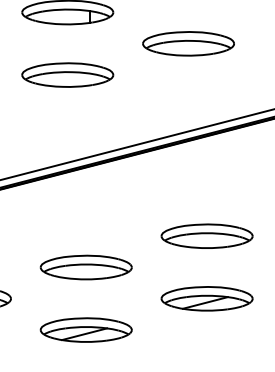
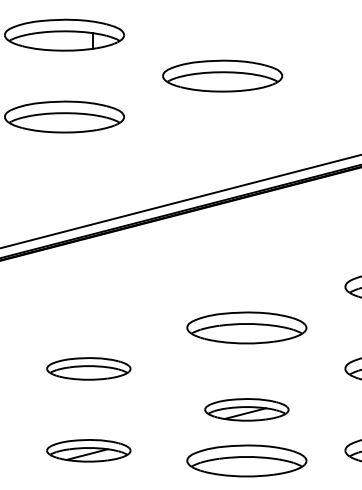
part: (86, 267) -> (88, 368), size x0.7
part: (206, 298) -> (246, 409), size x0.7
part: (86, 329) -> (88, 450), size x0.7
part: (206, 337) -> (246, 460), added

